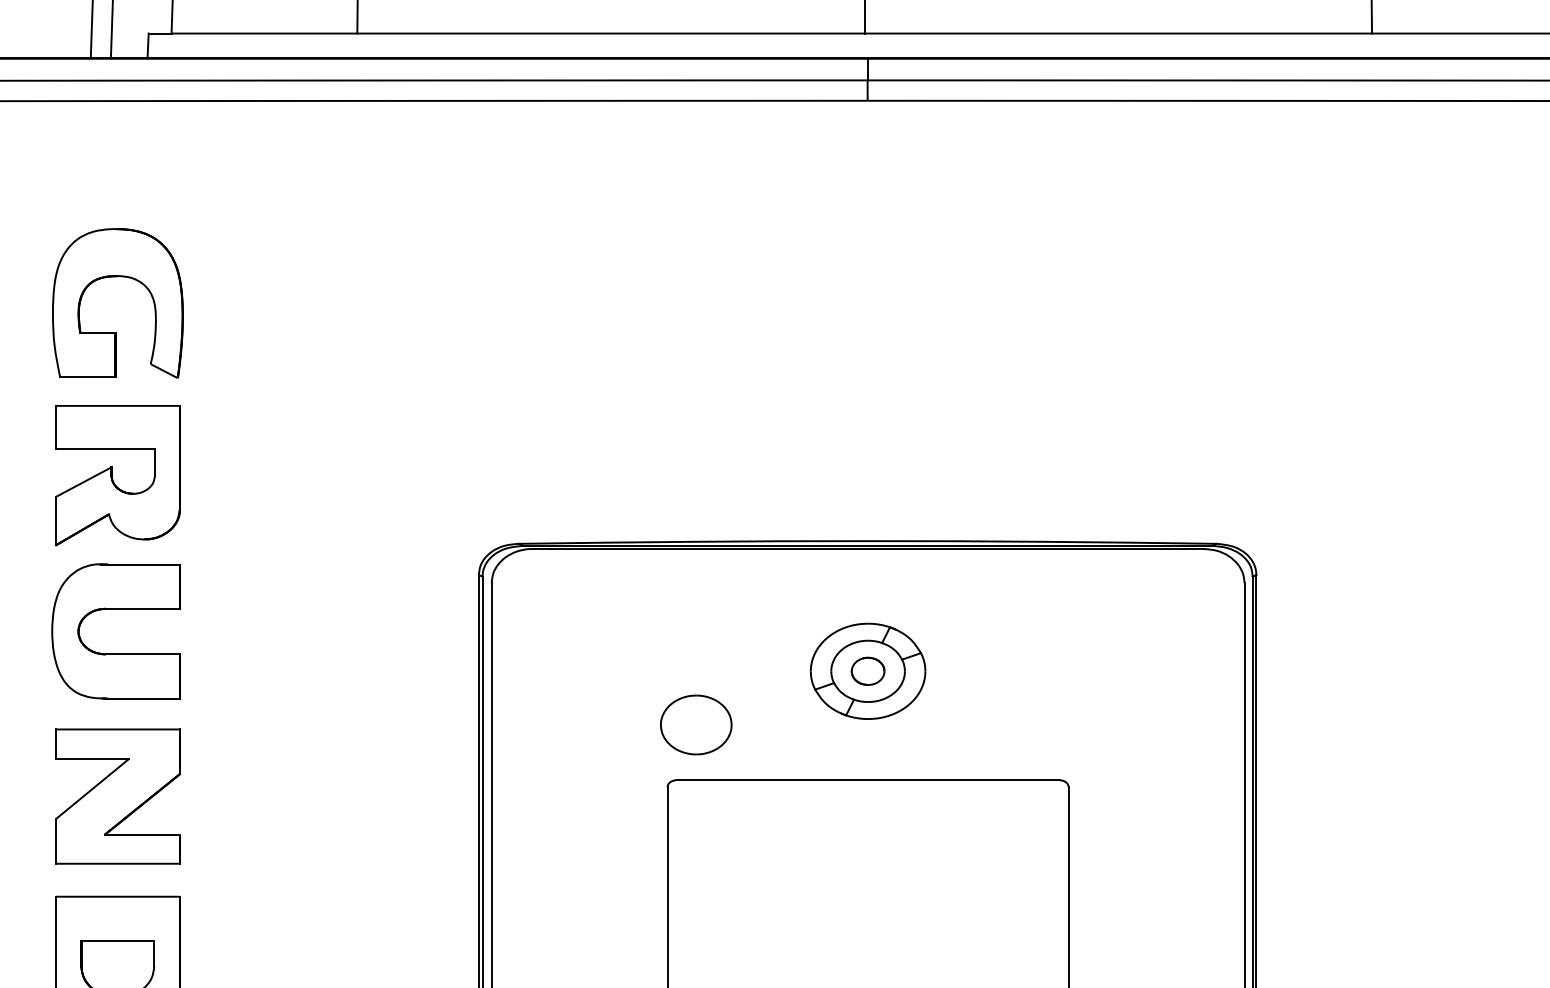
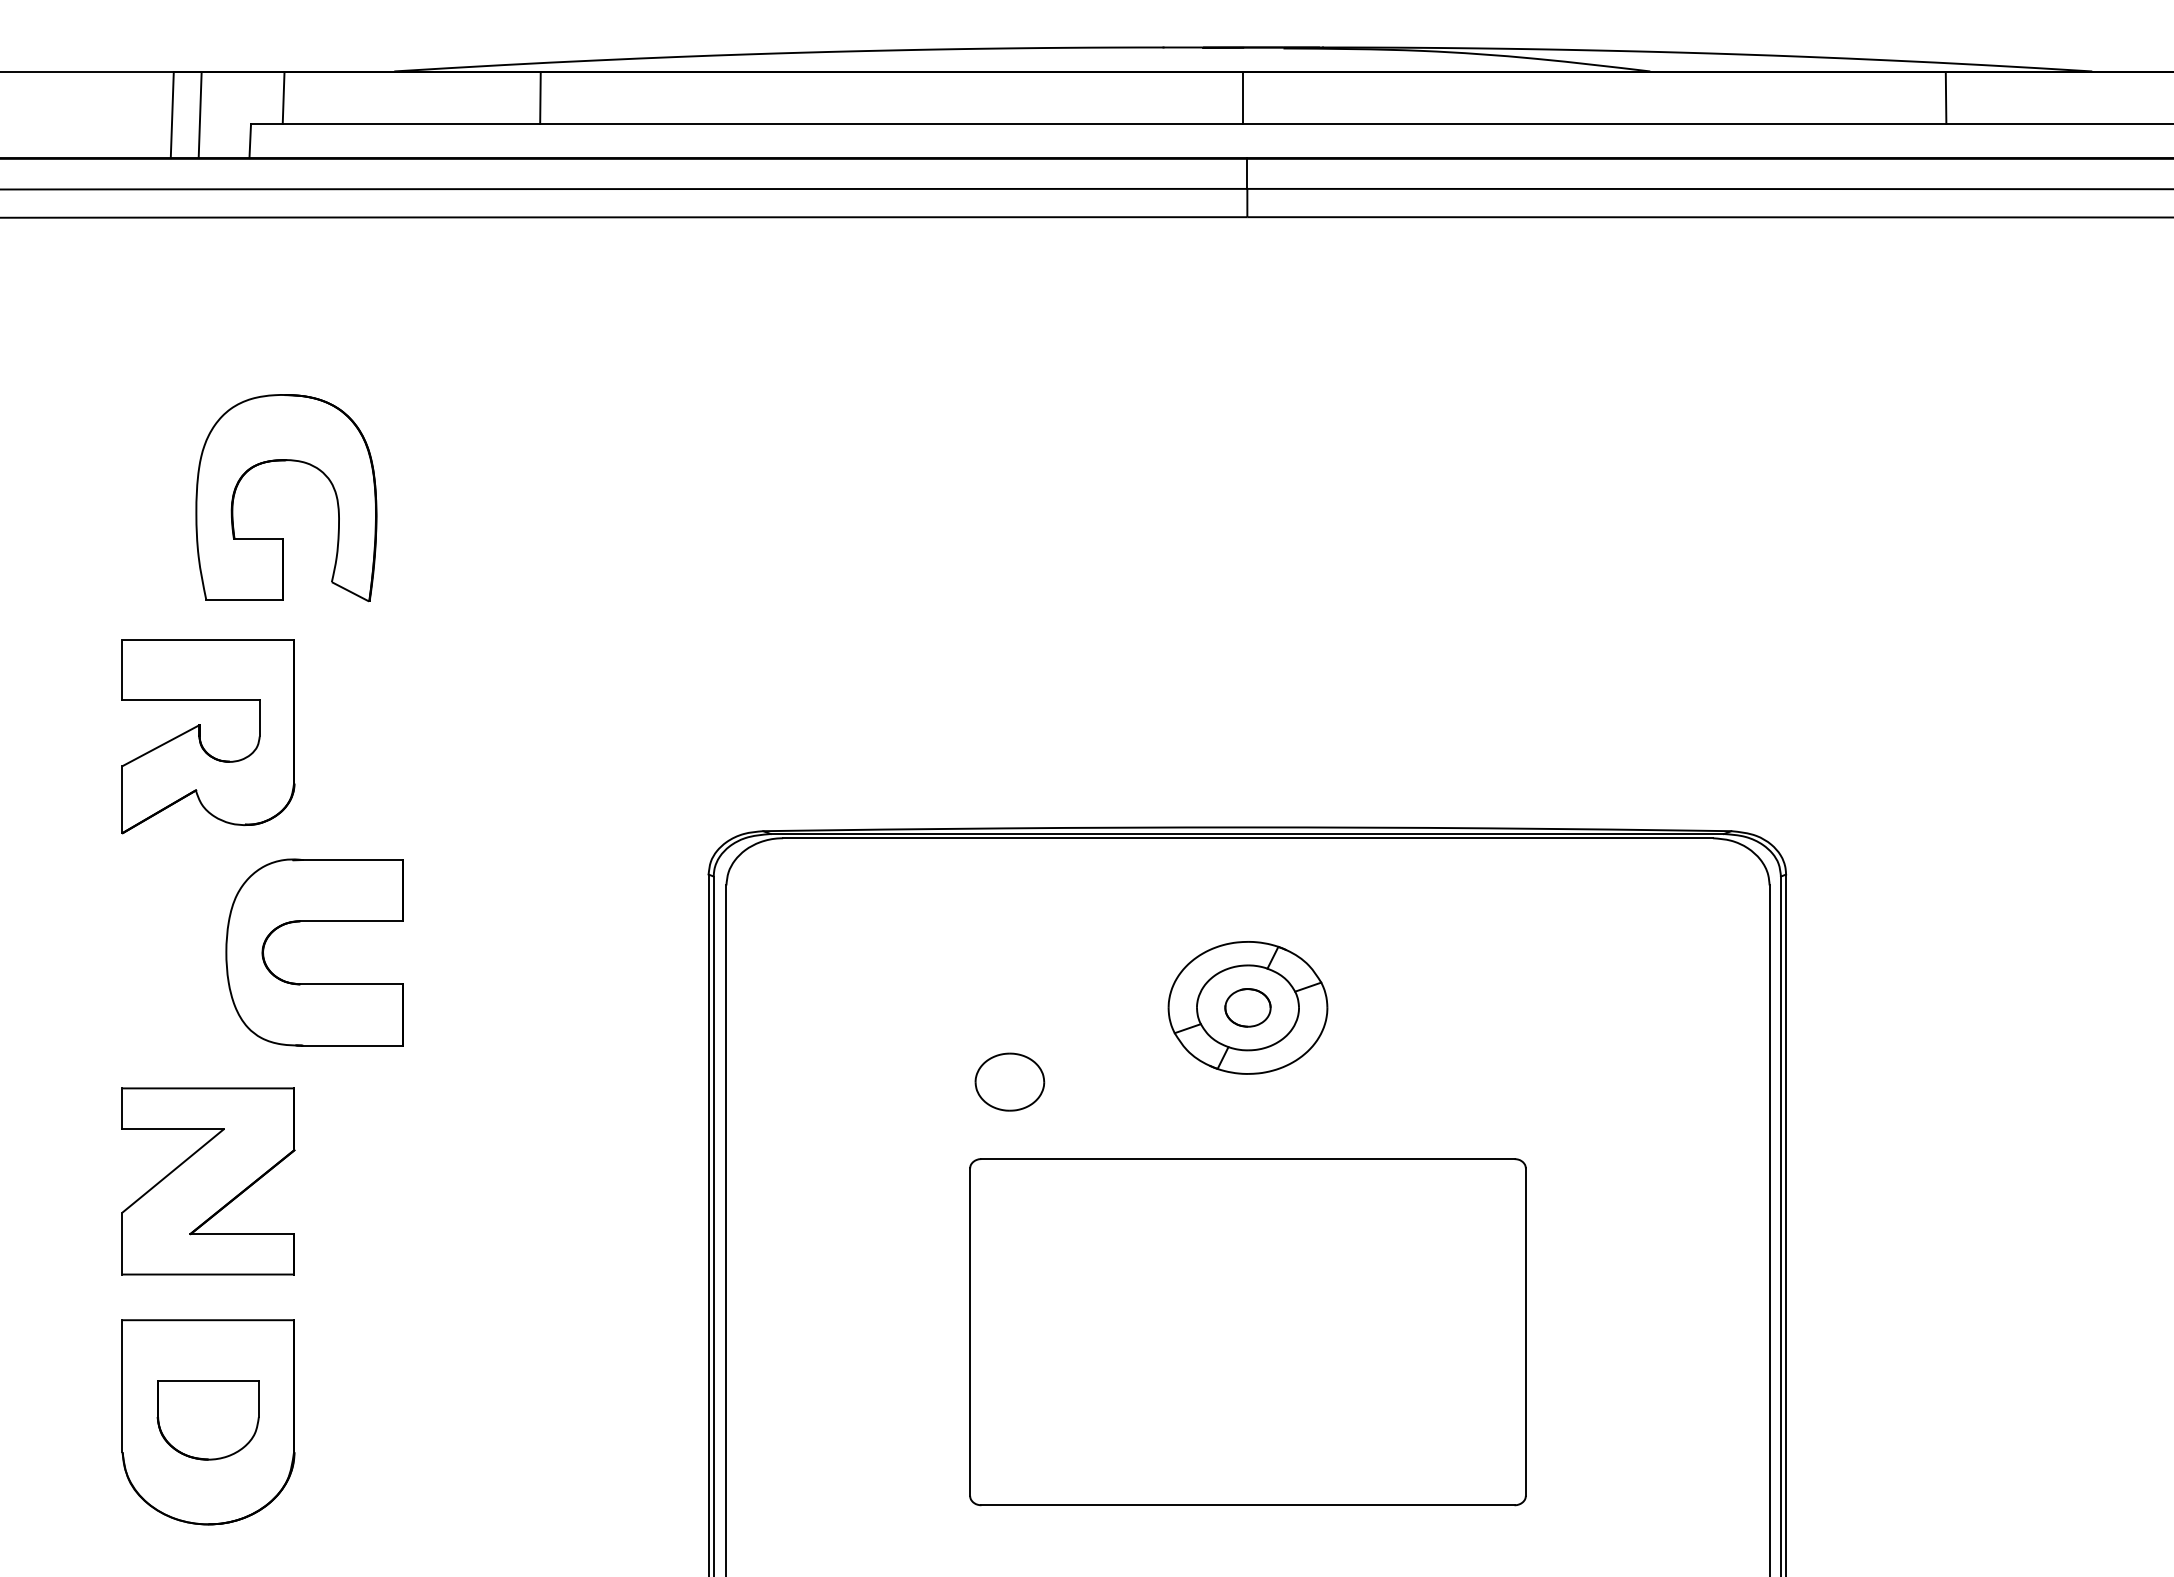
part: (117, 277) -> (286, 461), moved
part: (115, 609) -> (314, 921), moved
part: (695, 724) -> (1009, 1081), size x0.7

